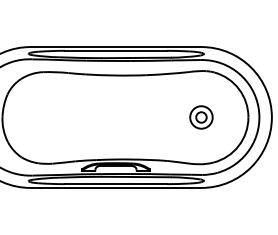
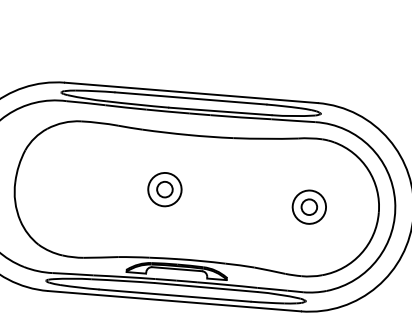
part: (103, 113) -> (164, 189), added

